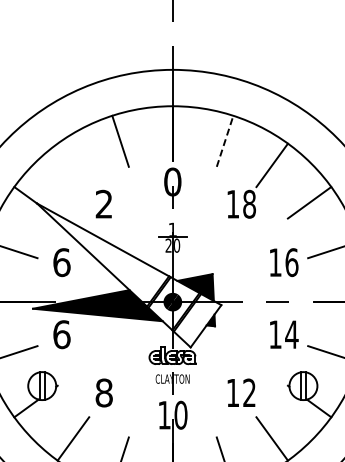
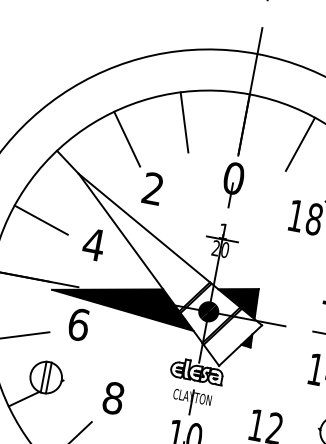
line: (225, 141) -> (300, 144), dashed -> solid
line: (73, 165) -> (127, 139), added
text: (61, 262) -> (93, 244), 6 -> 4

